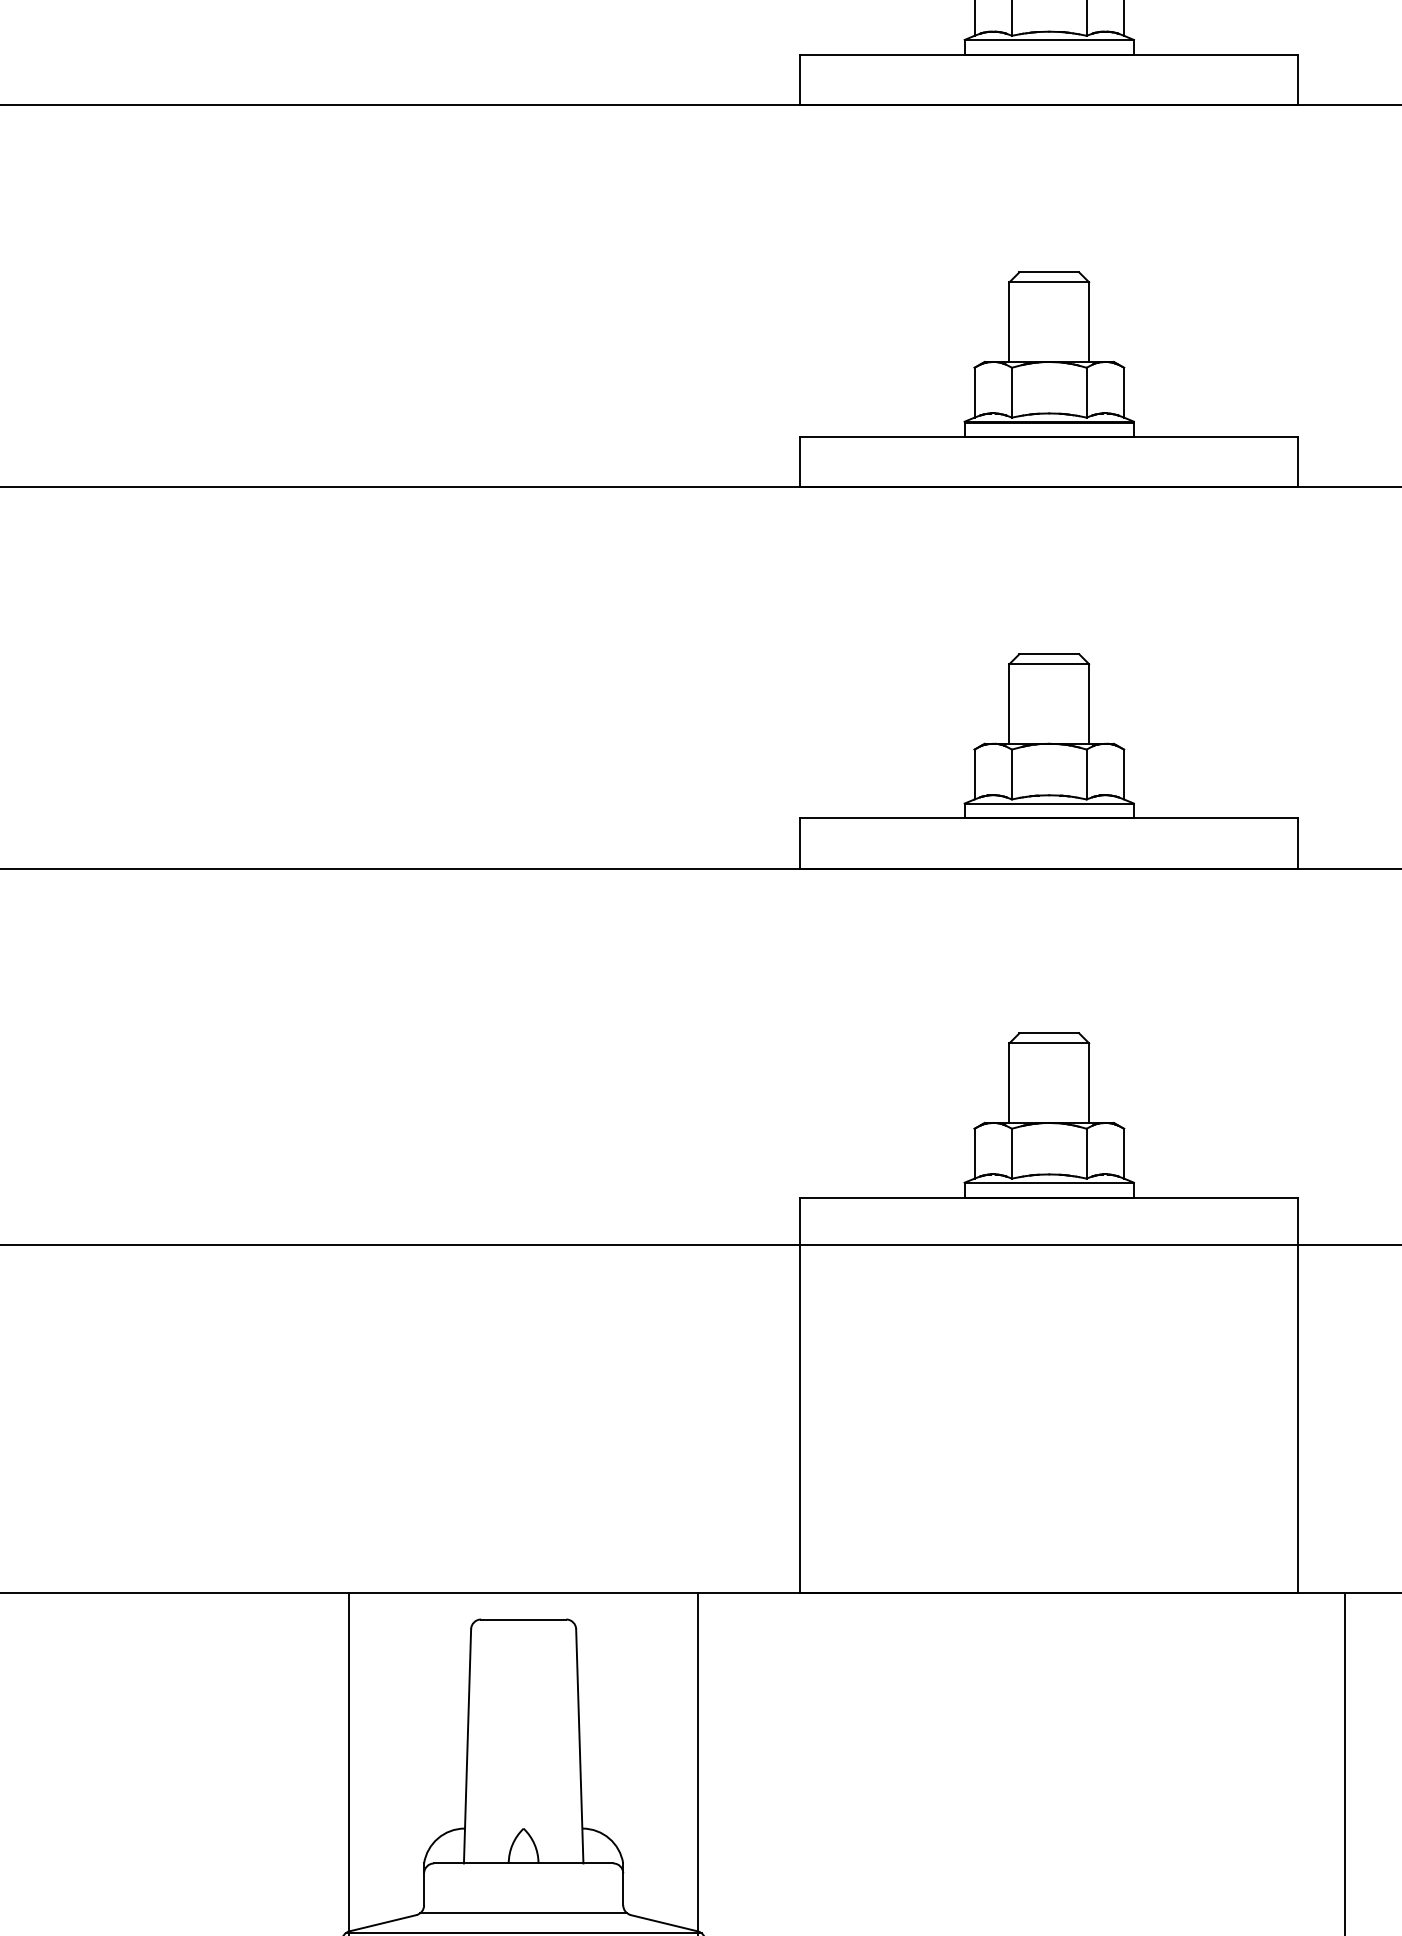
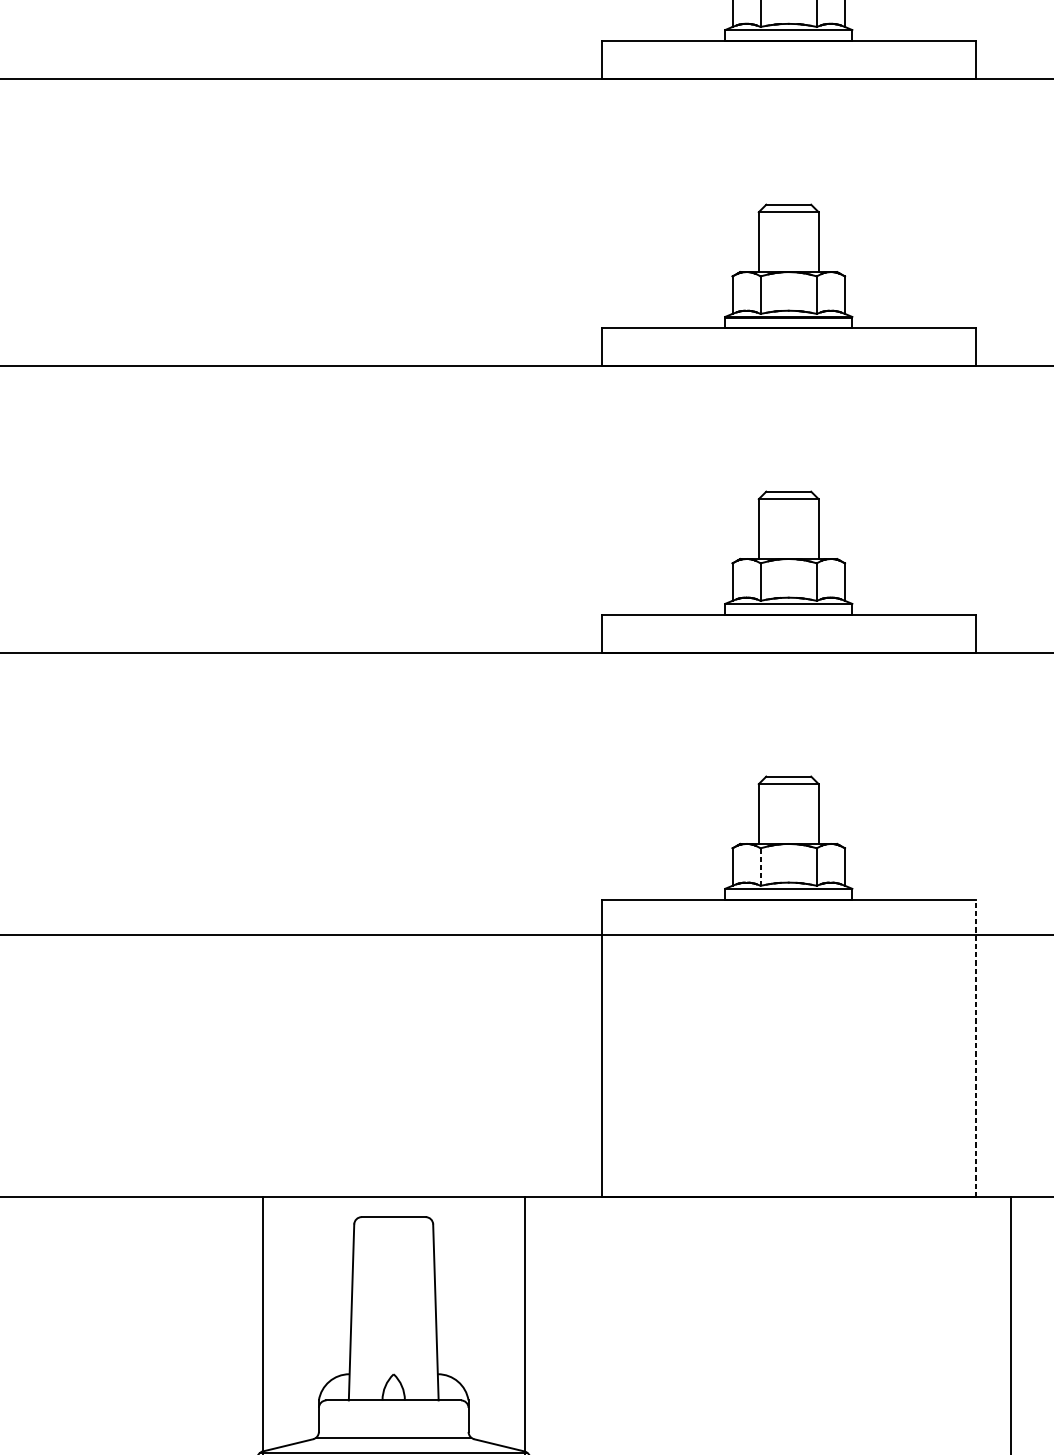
line: (1011, 1153) -> (760, 866), solid -> dashed
line: (1298, 1395) -> (976, 1048), solid -> dashed

